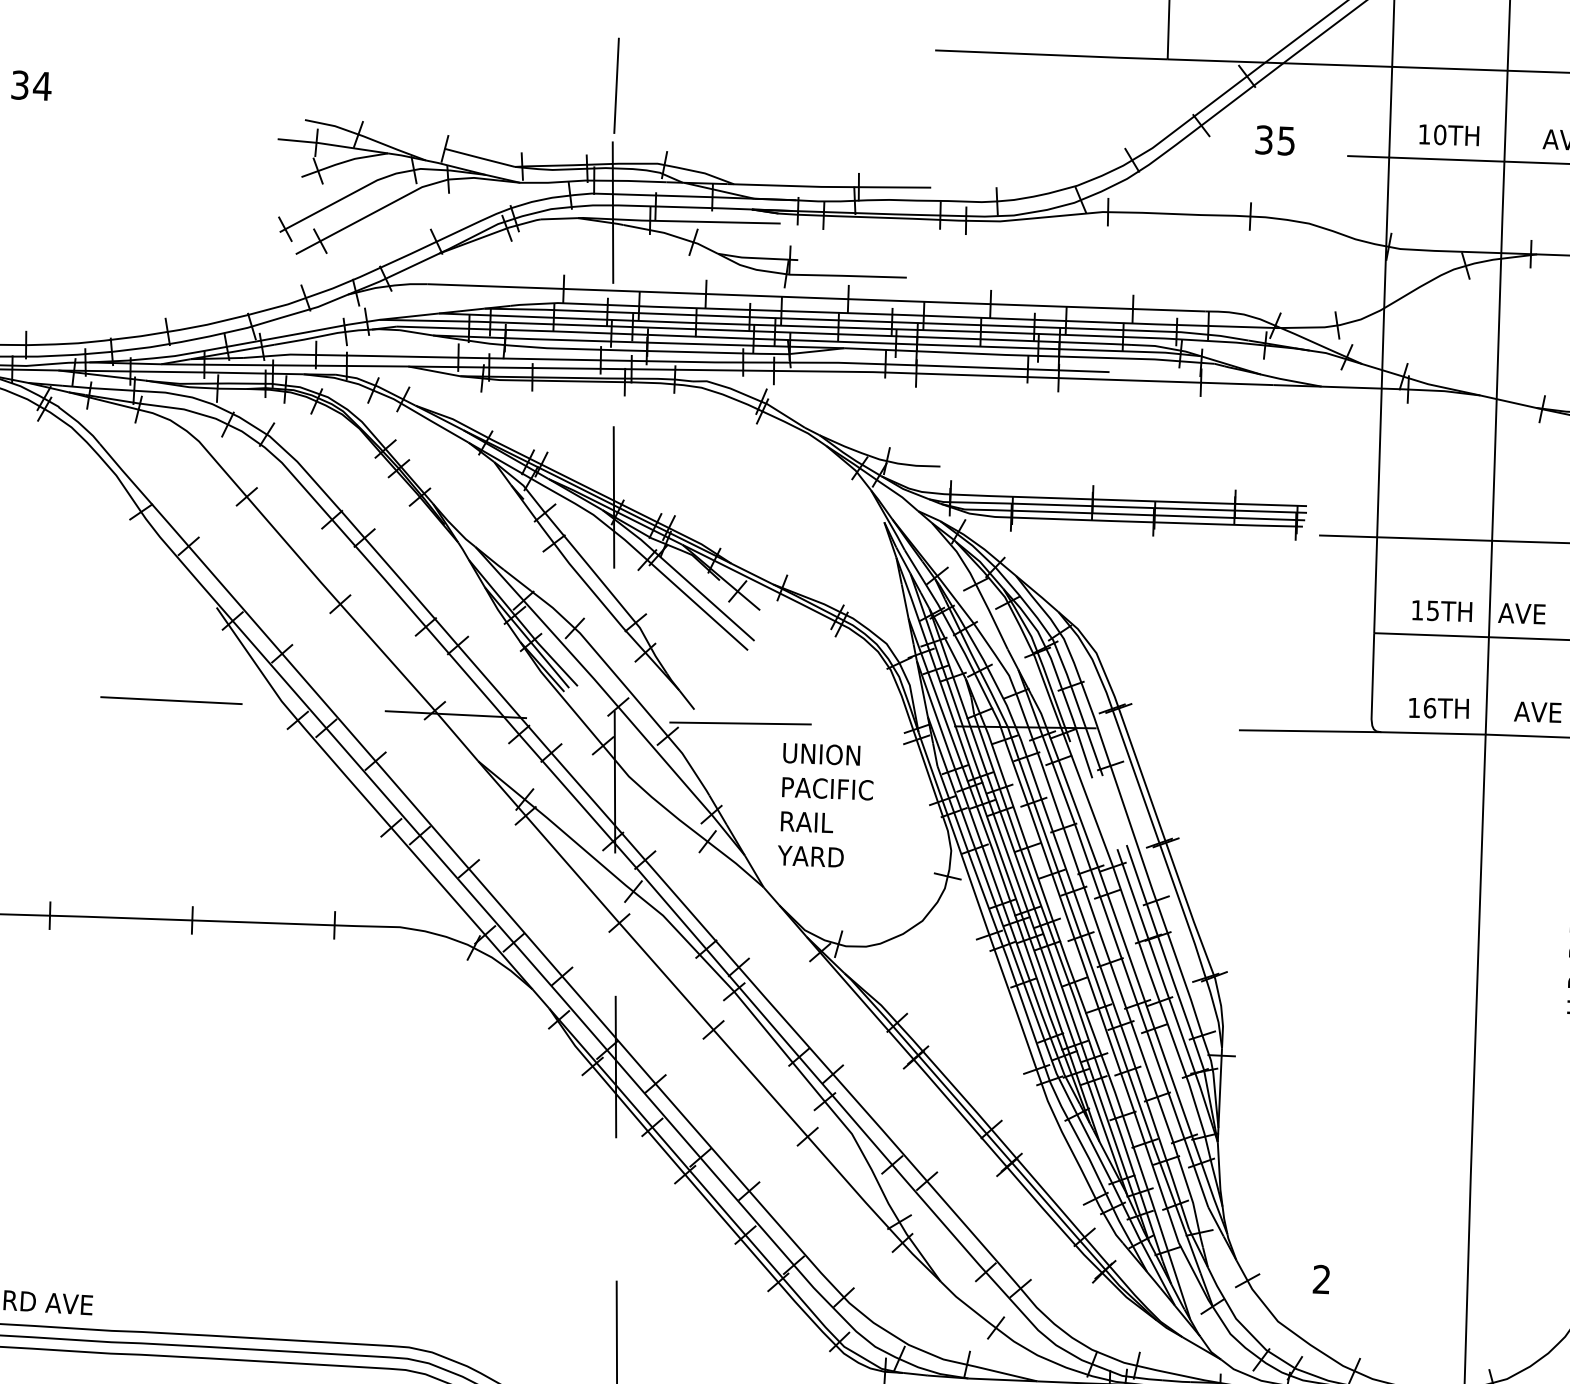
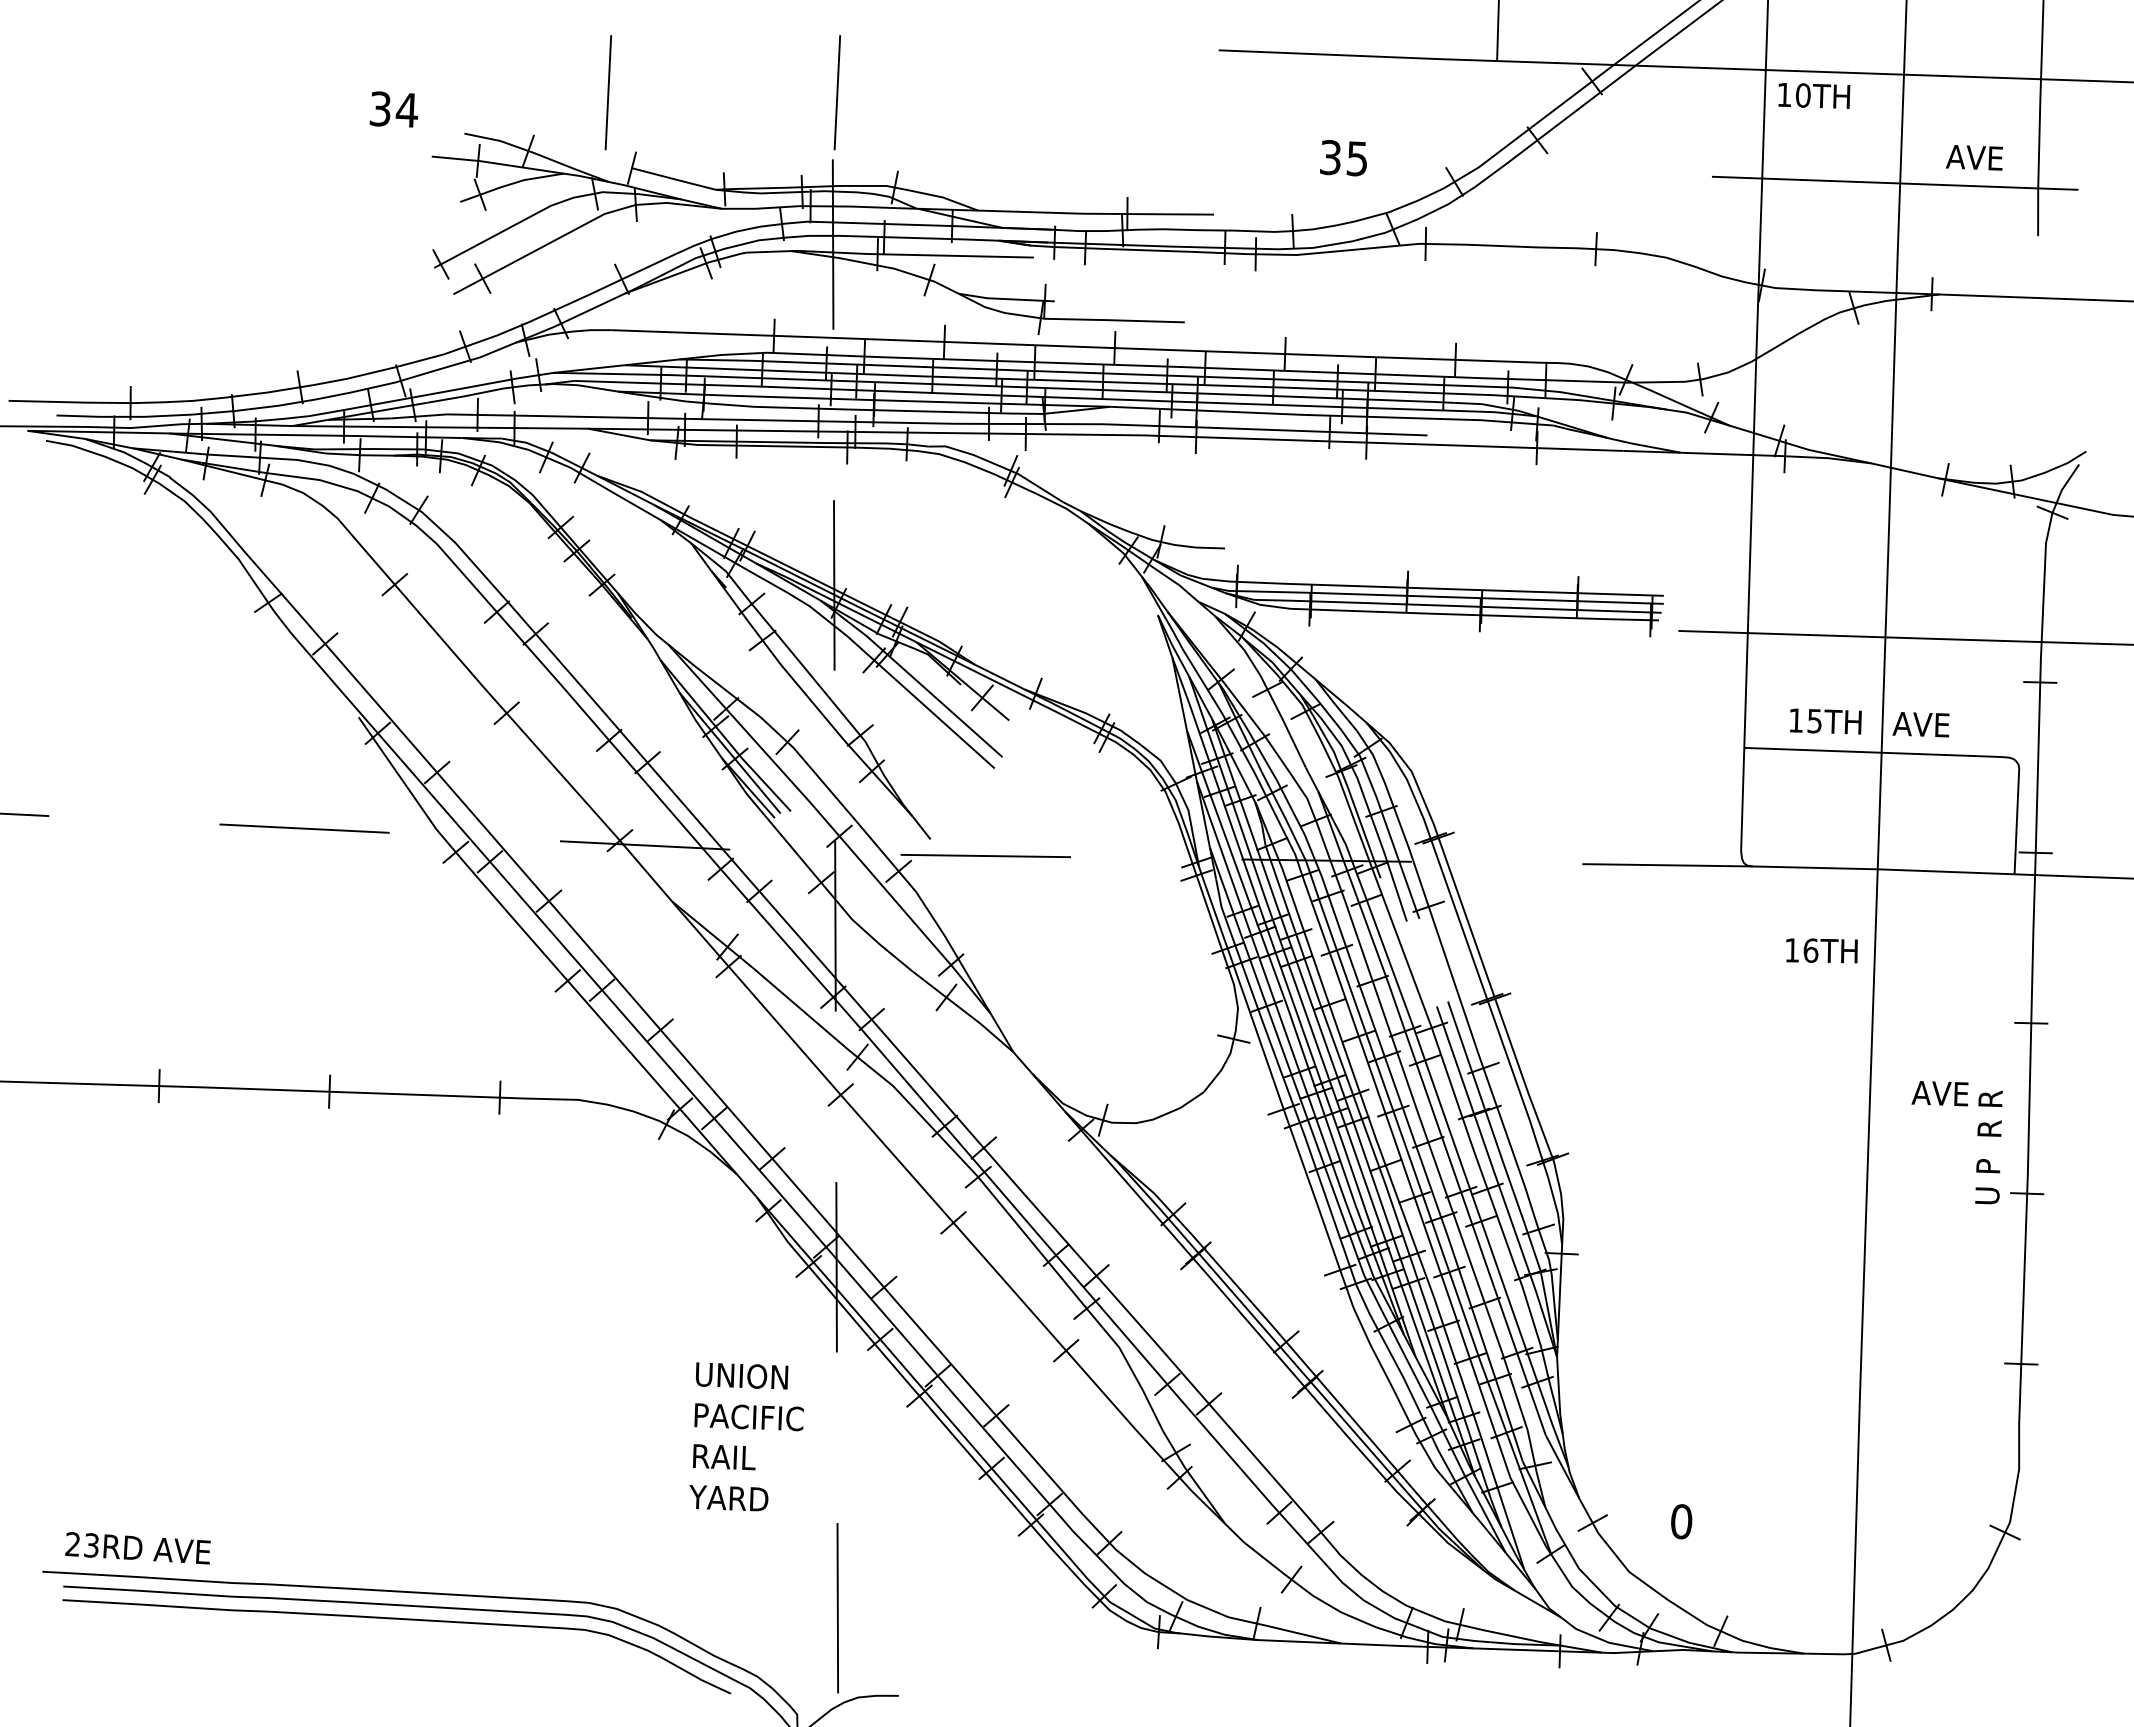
text: (31, 85) -> (393, 109), moved
line: (424, 85) -> (607, 92), added
text: (1449, 134) -> (1814, 95), moved
text: (1274, 140) -> (1343, 158), moved
text: (1438, 708) -> (1821, 950), moved
text: (1537, 712) -> (1939, 1093), moved
text: (825, 804) -> (746, 1436), moved
text: (1321, 1279) -> (1681, 1521), 2 -> 0

